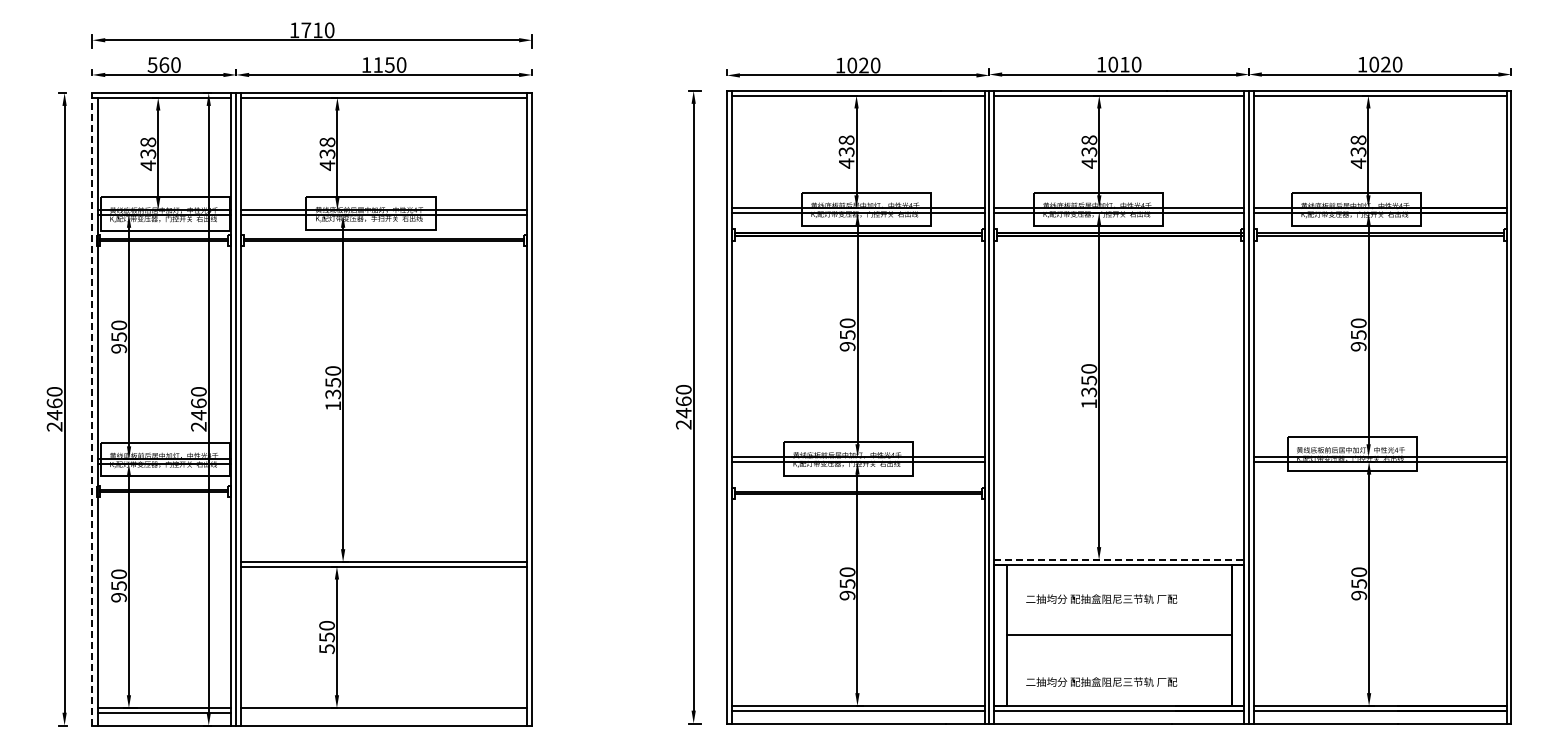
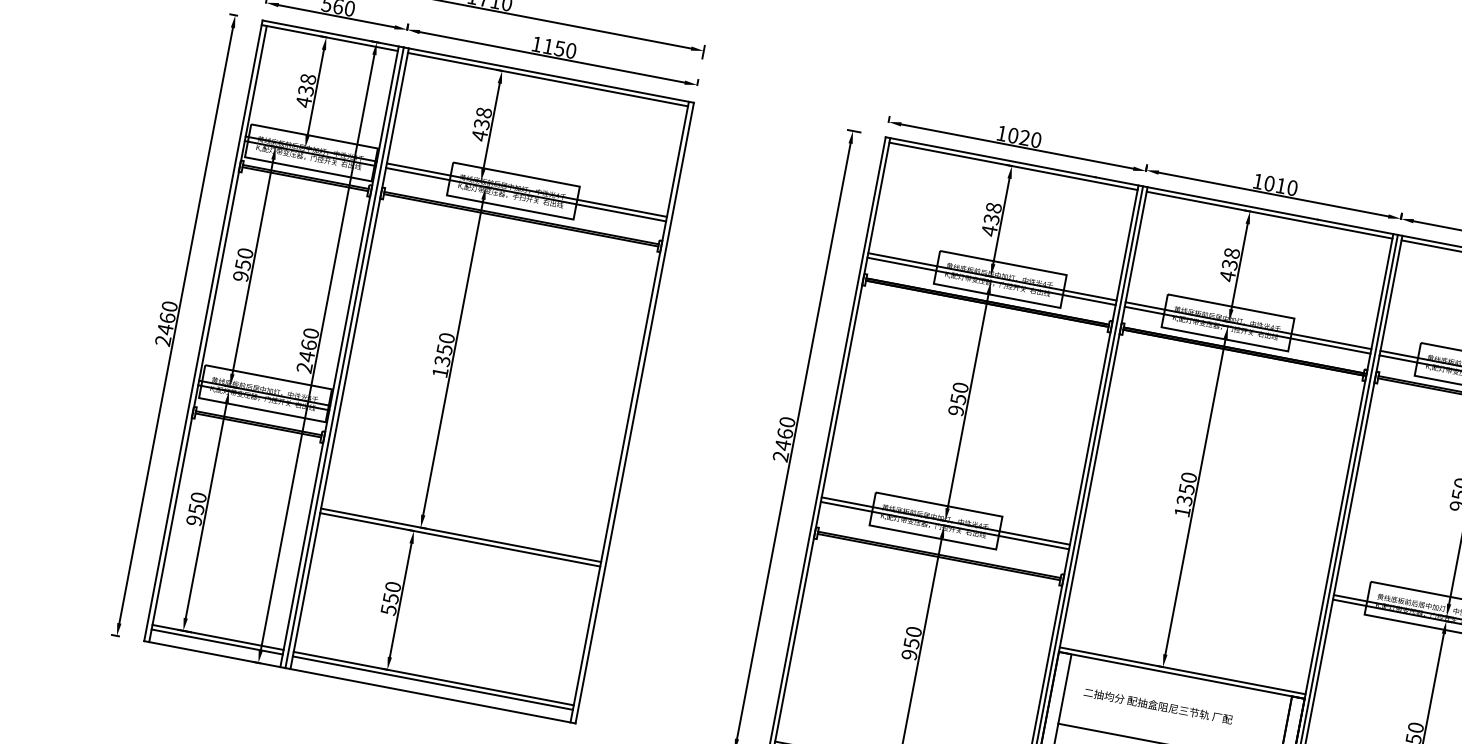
line: (92, 408) -> (203, 330), dashed -> solid
line: (1119, 559) -> (1183, 670), dashed -> solid
line: (383, 712) -> (432, 682), added

